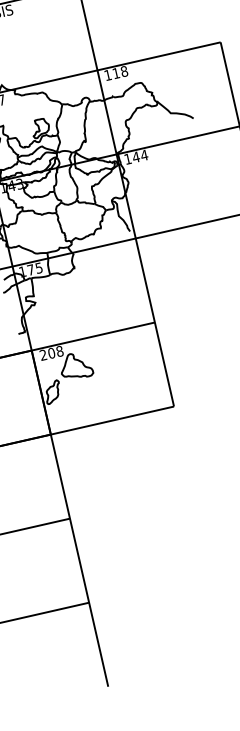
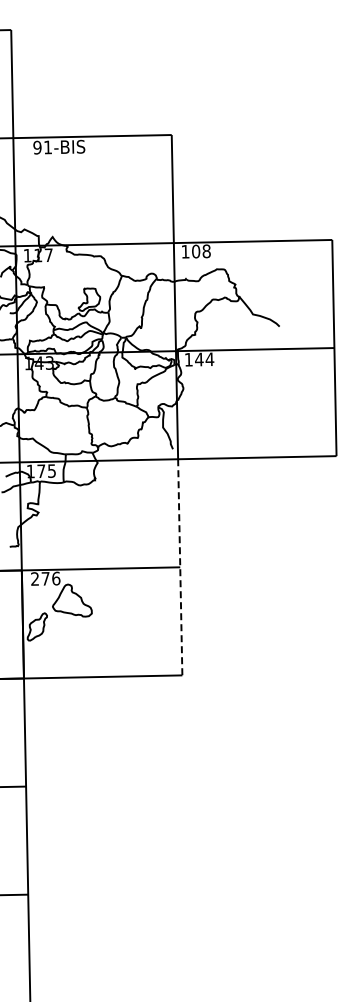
text: (116, 73) -> (196, 251), 118 -> 108
line: (155, 322) -> (180, 567), solid -> dashed
text: (55, 352) -> (50, 578), 208 -> 276

